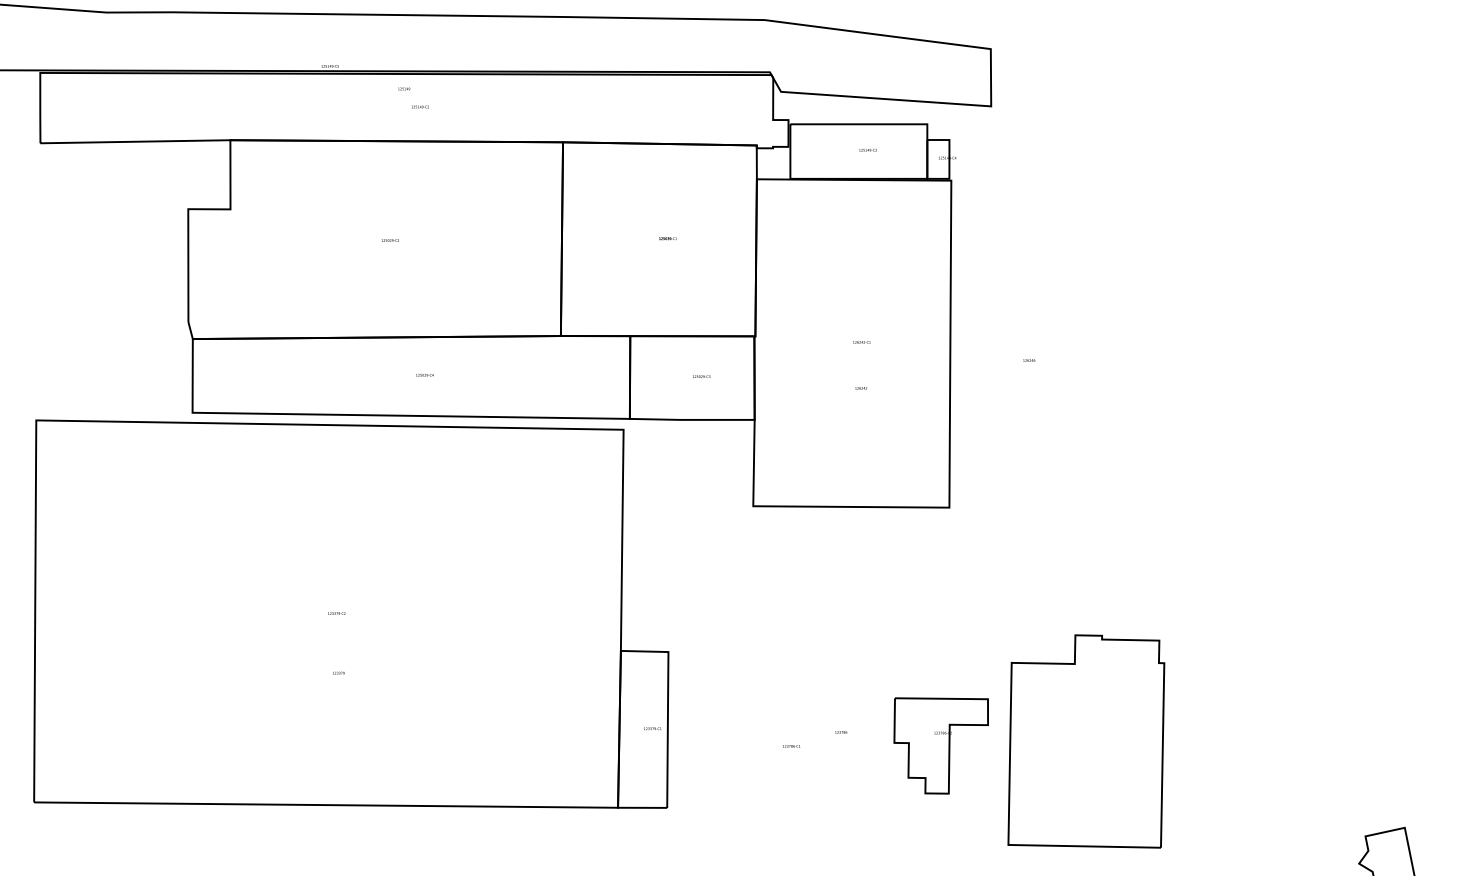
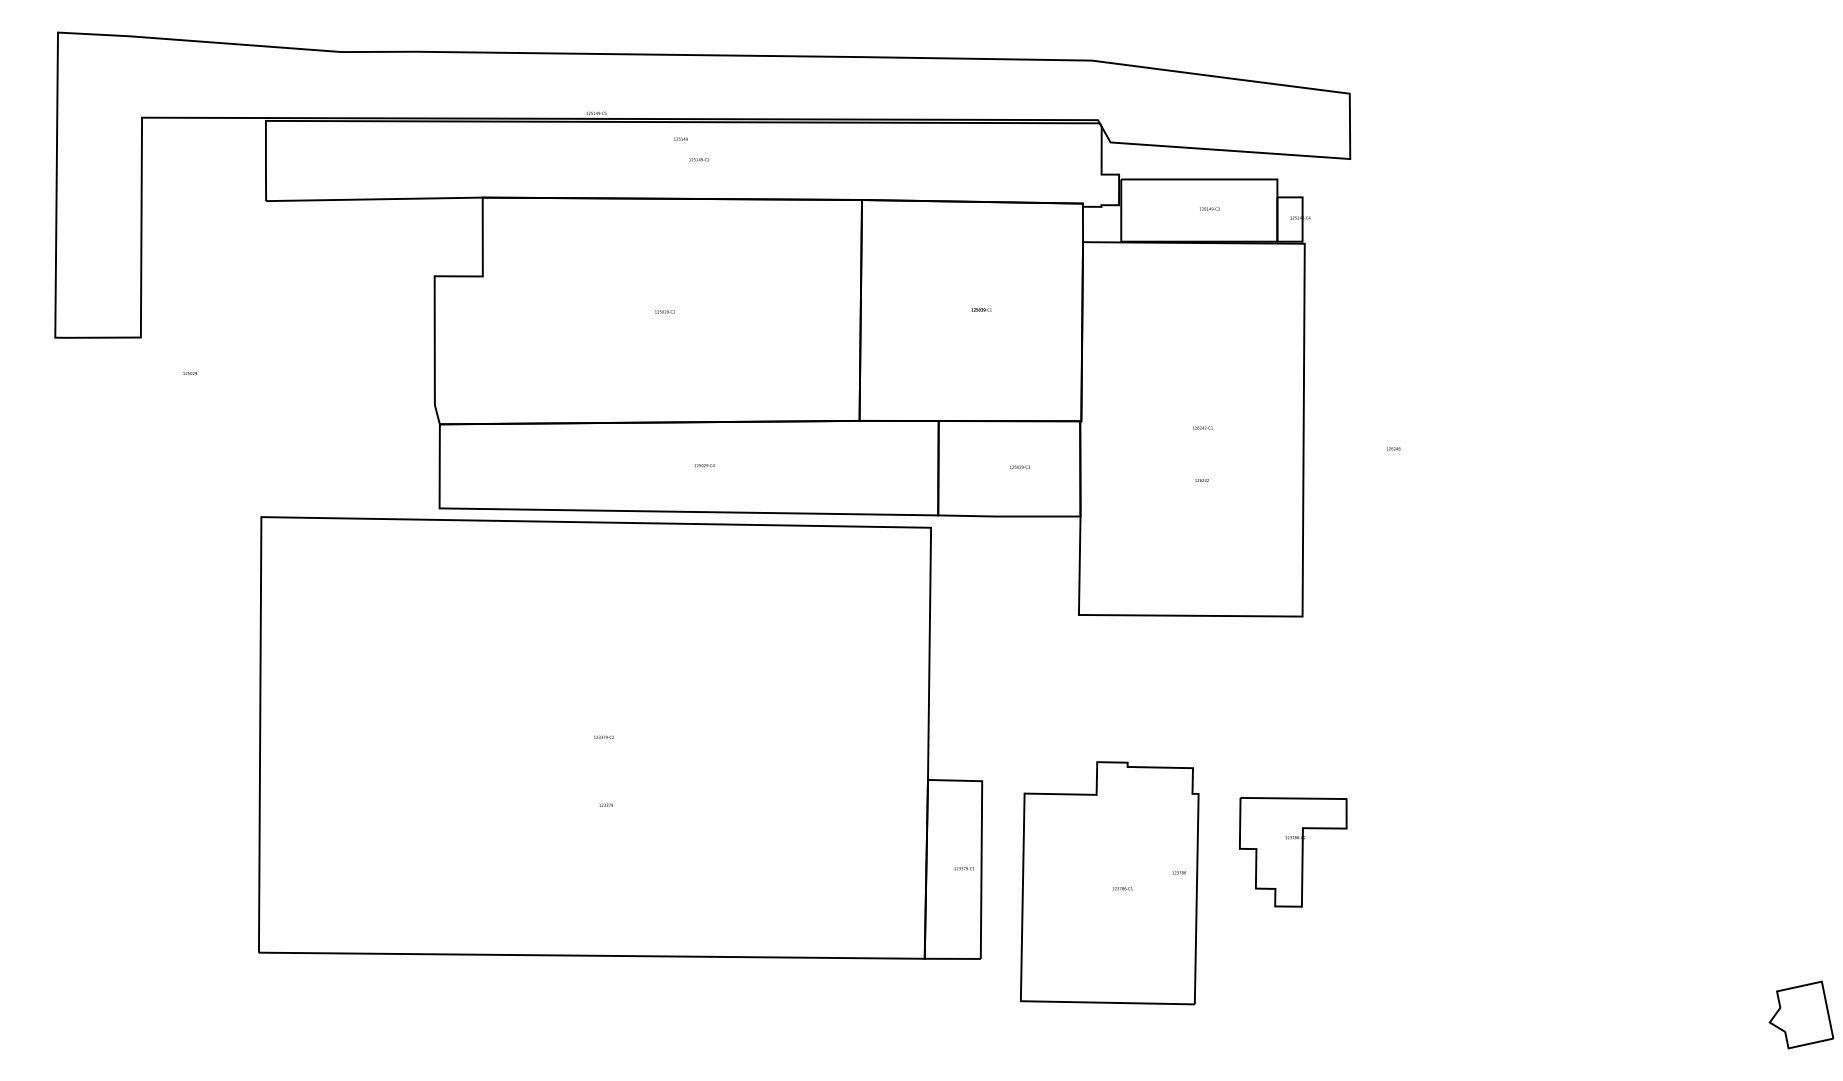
part: (1086, 741) -> (1109, 883), moved
part: (941, 746) -> (1293, 852), moved

